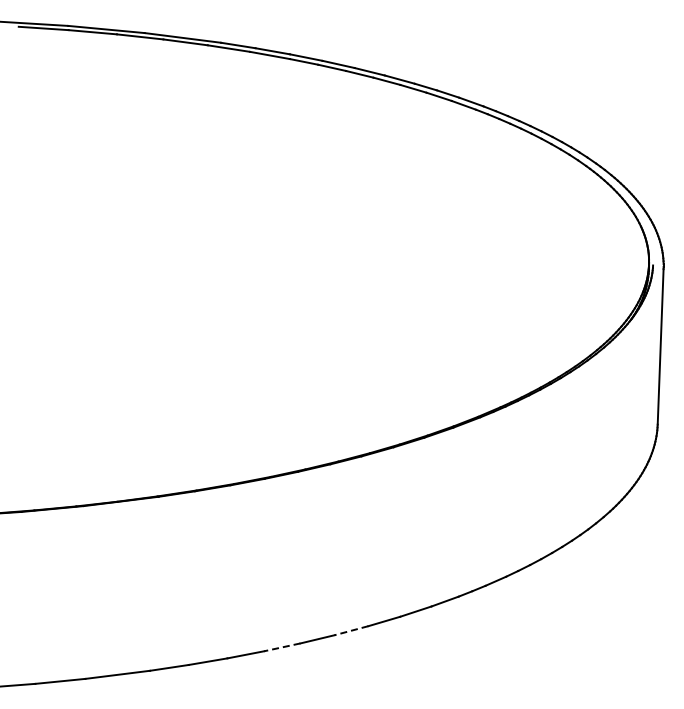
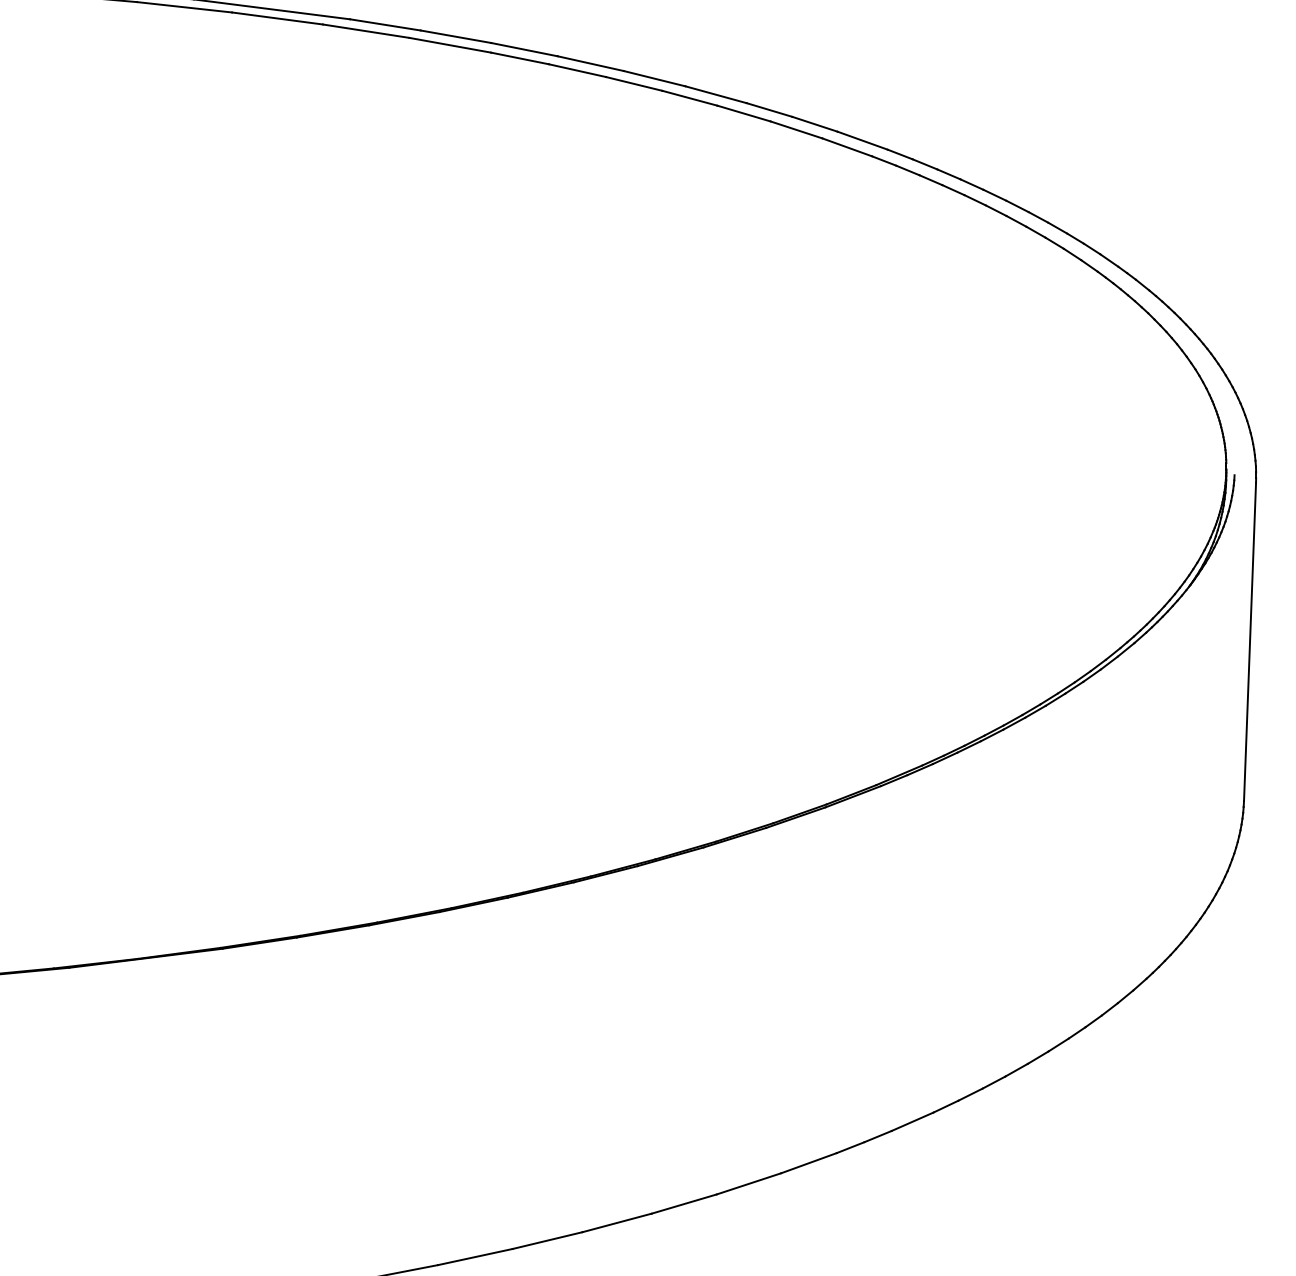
line: (351, 630) -> (617, 1222), dashed -> solid
line: (282, 647) -> (475, 1257), dashed -> solid

